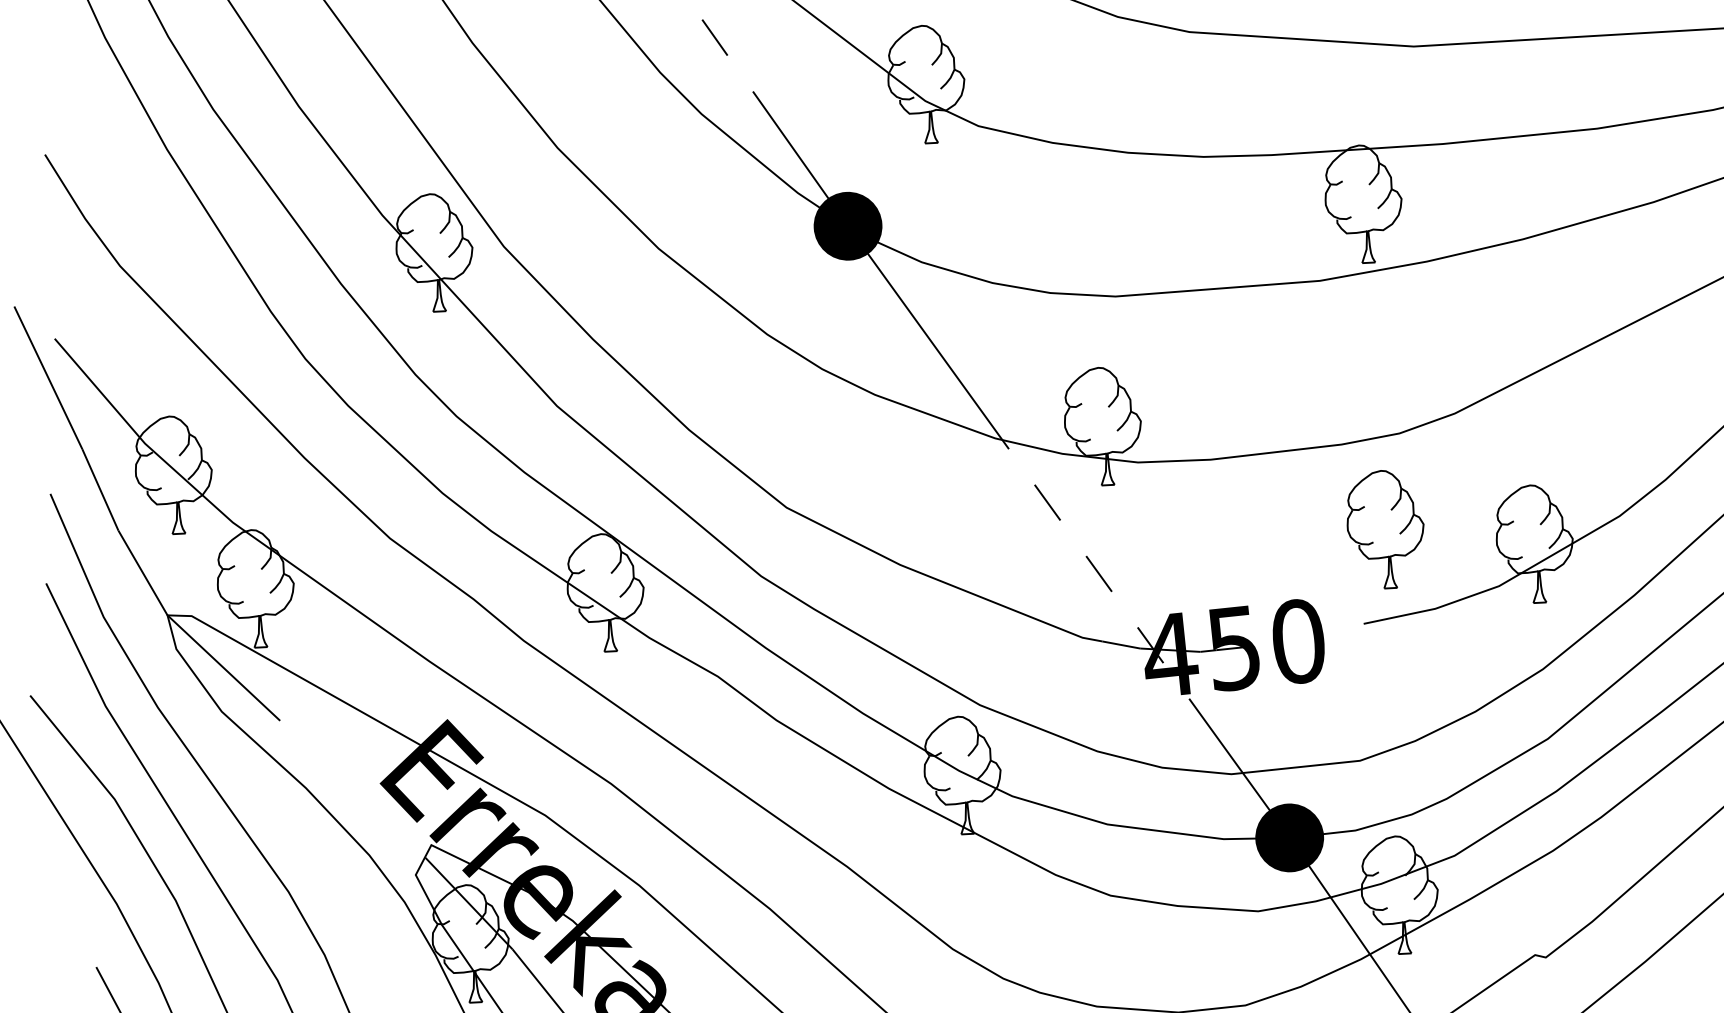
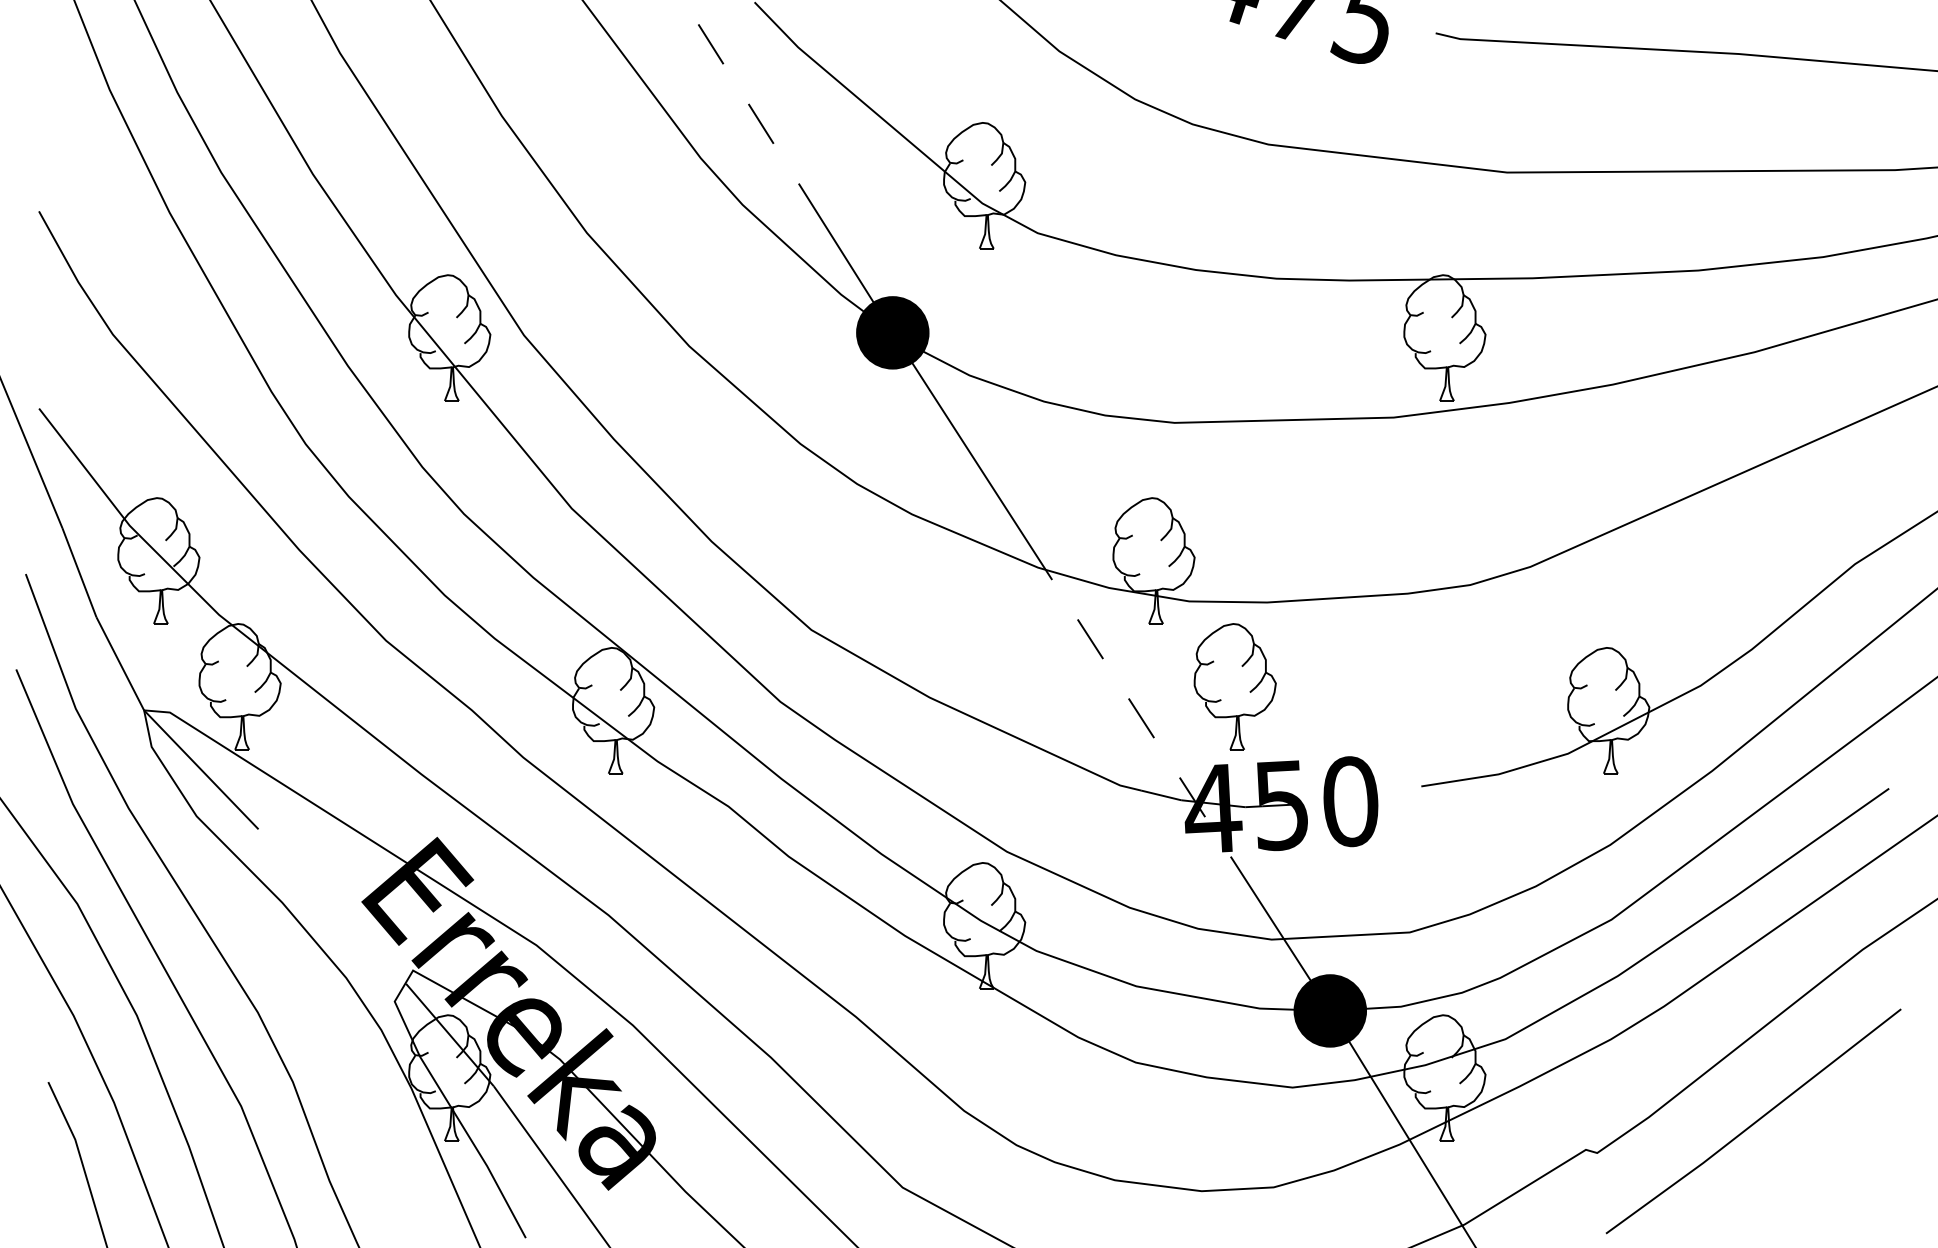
part: (1385, 529) -> (1234, 686), moved

